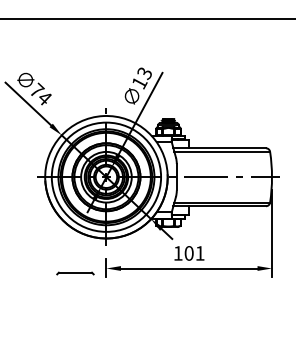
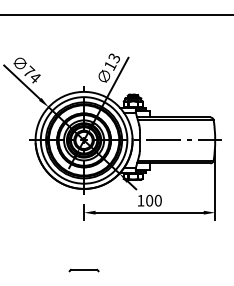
text: (199, 253) -> (157, 200), 101 -> 100
part: (75, 273) -> (84, 270), moved

